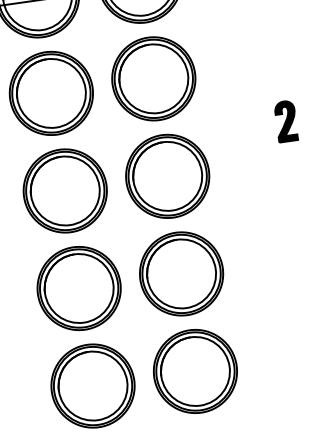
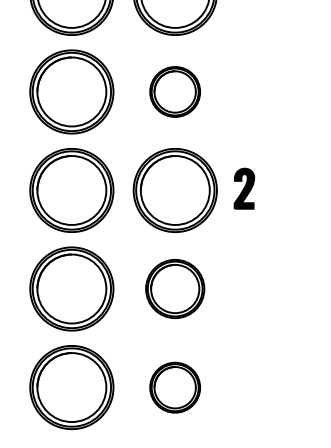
part: (152, 78) -> (174, 91), size x0.6
part: (286, 121) -> (244, 188), moved
part: (180, 273) -> (174, 288), size x0.7
part: (194, 371) -> (174, 387), size x0.6

